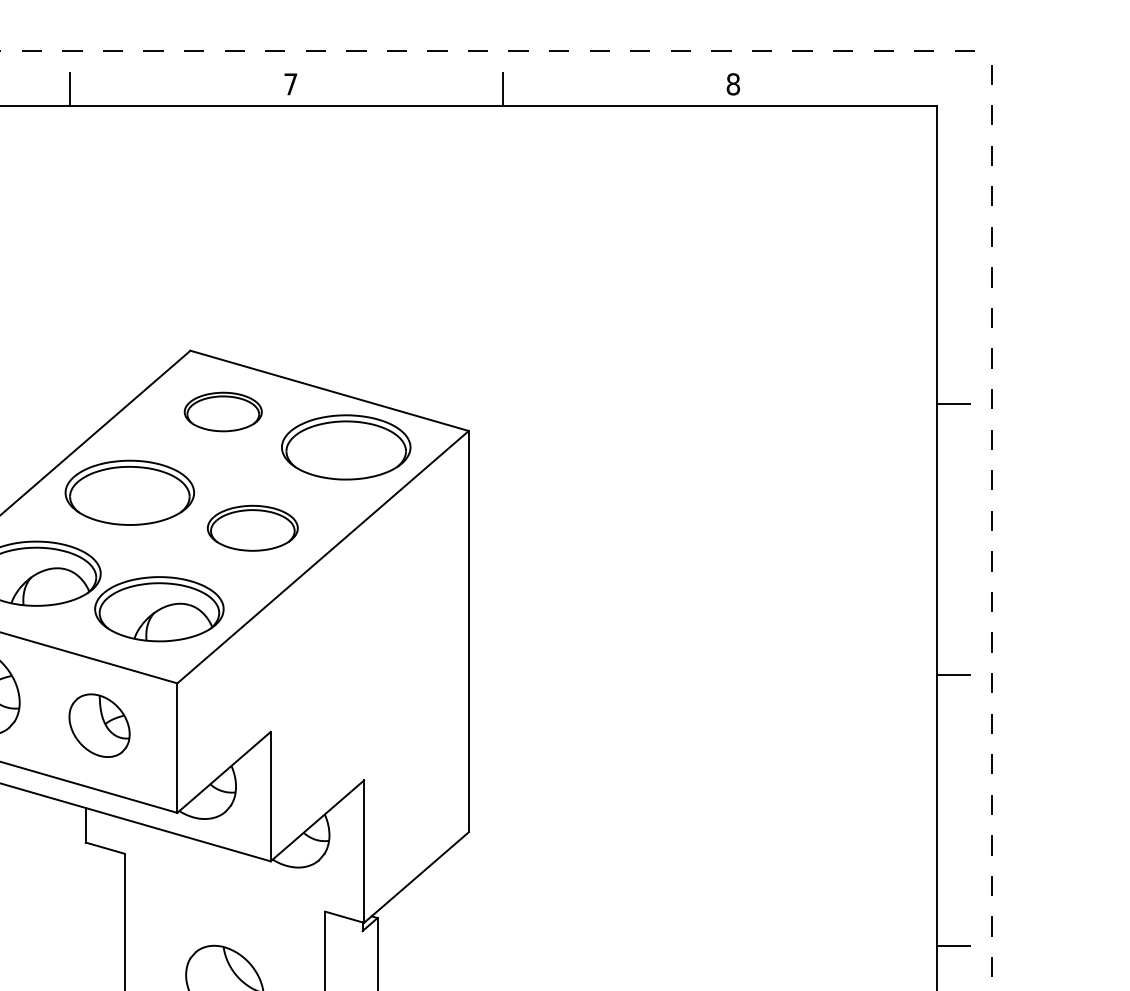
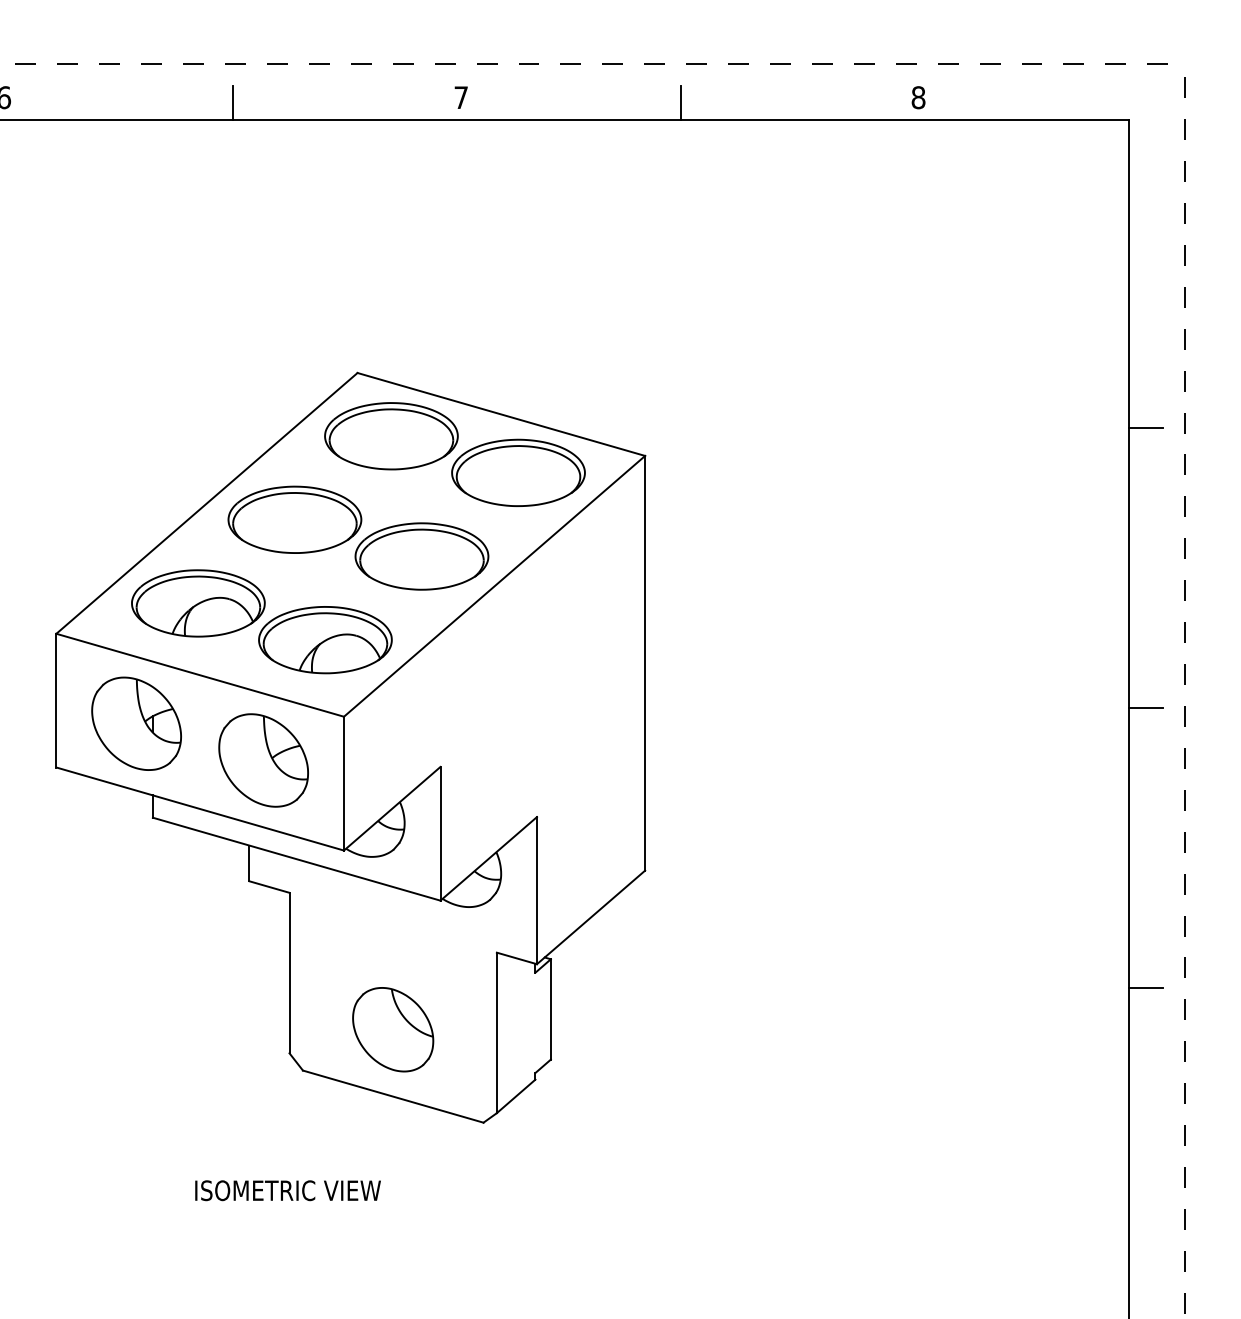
part: (223, 412) -> (391, 436), size x1.67
part: (252, 528) -> (421, 556), size x1.43
part: (99, 725) -> (263, 760), size x1.43

